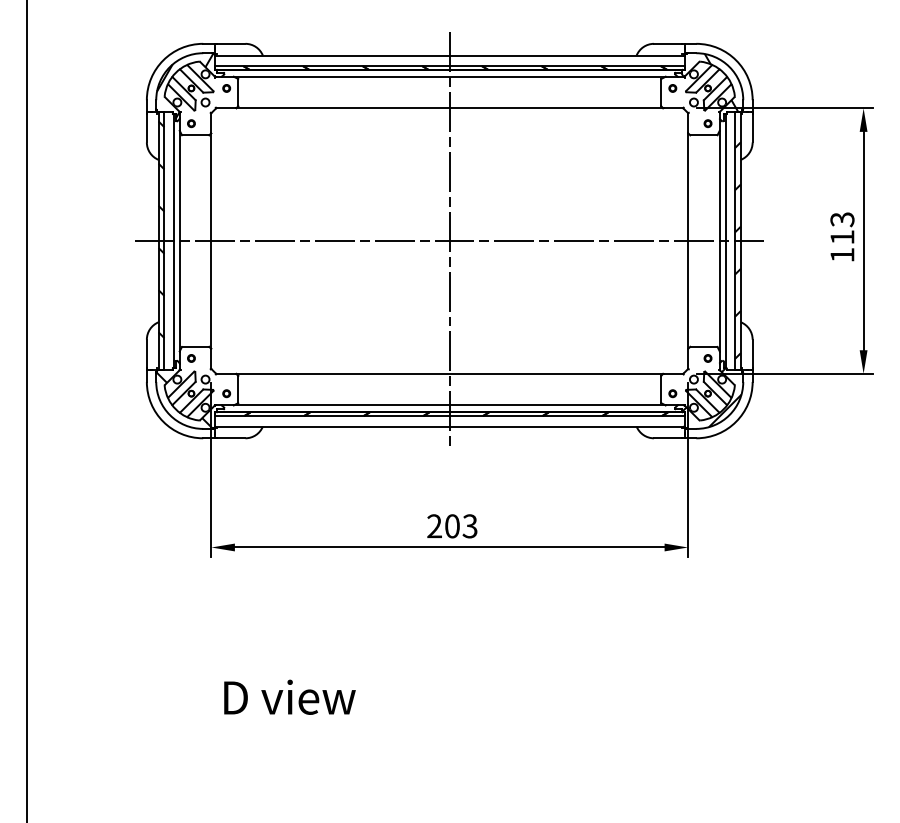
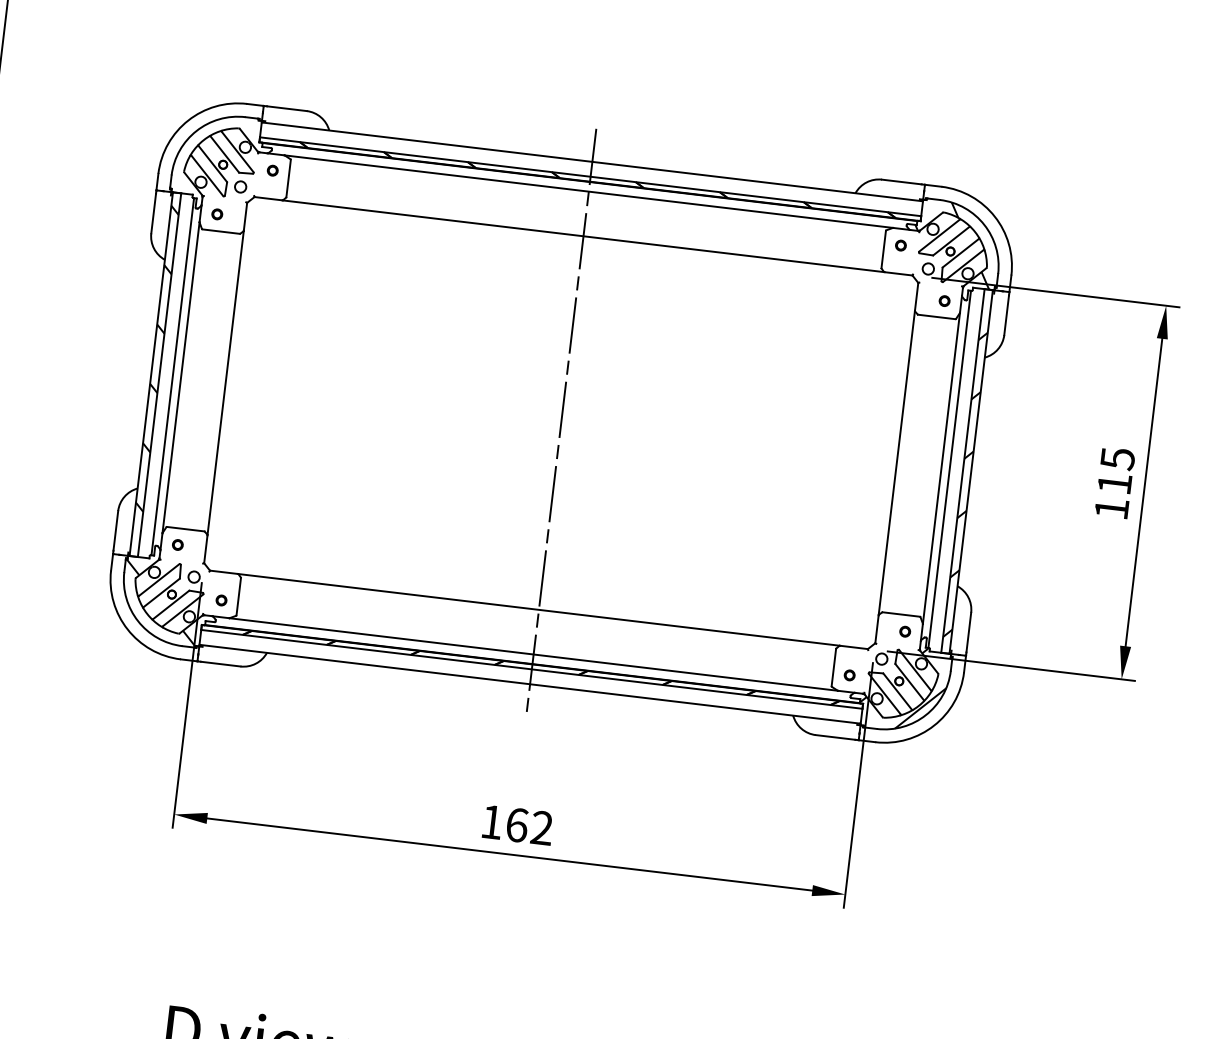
hatch: (184, 86) -> (213, 160), removed
text: (842, 219) -> (1117, 458), 113 -> 115
line: (449, 241) -> (560, 423), removed
text: (452, 526) -> (517, 825), 203 -> 162

